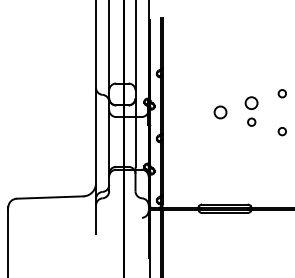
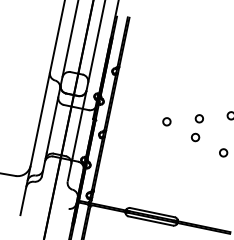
circle: (251, 102) -> (199, 118), size x0.62
circle: (220, 112) -> (166, 121), size x0.62

